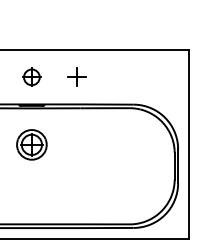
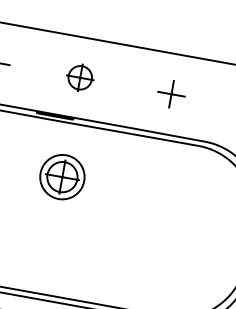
part: (31, 76) -> (79, 76), moved
part: (76, 76) -> (171, 92), moved
part: (31, 144) -> (61, 176), moved

